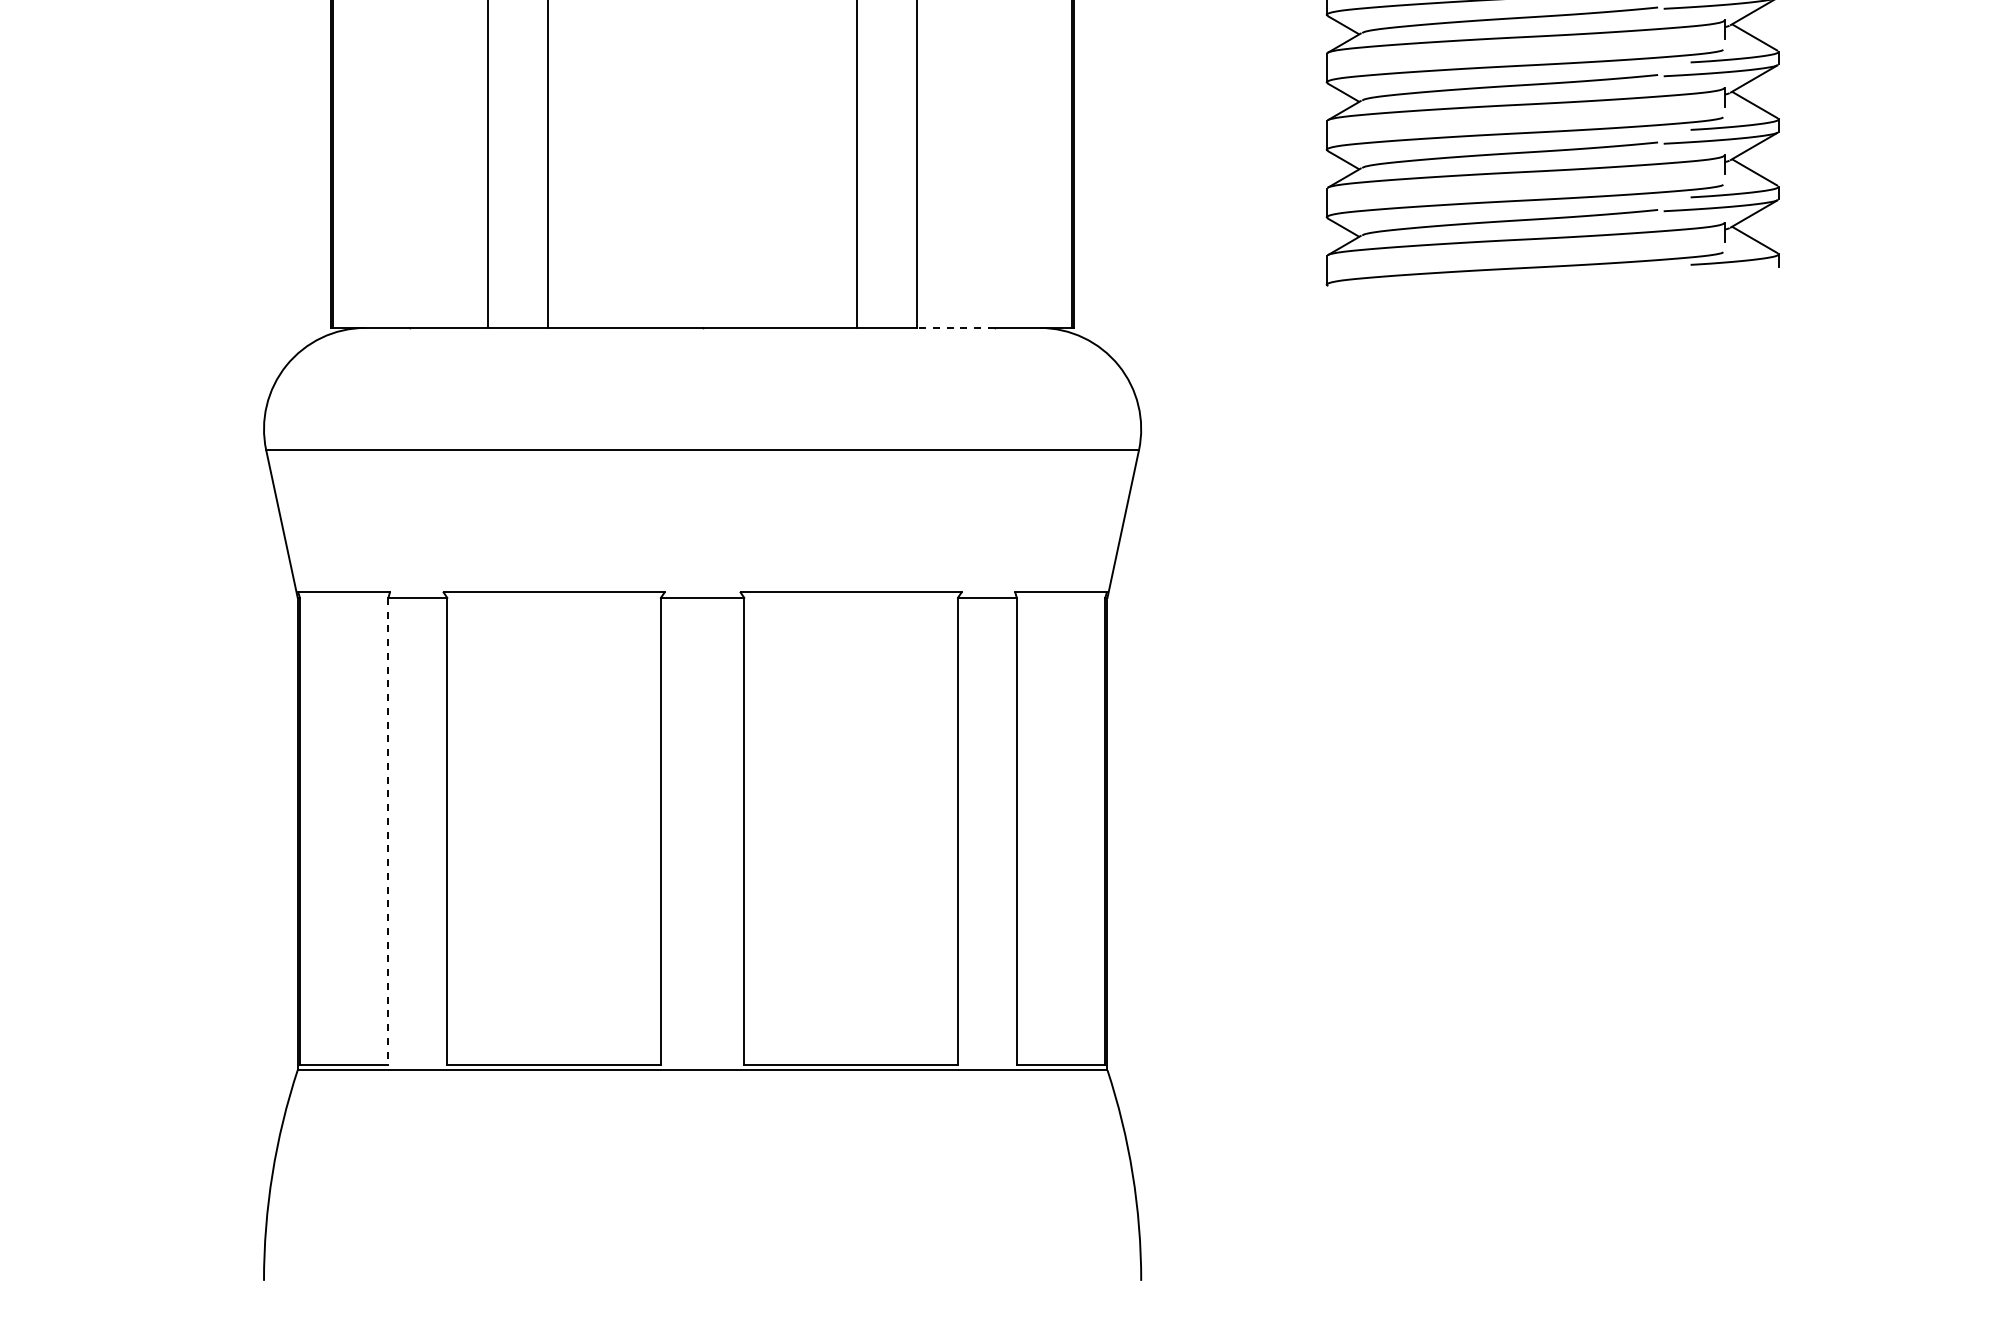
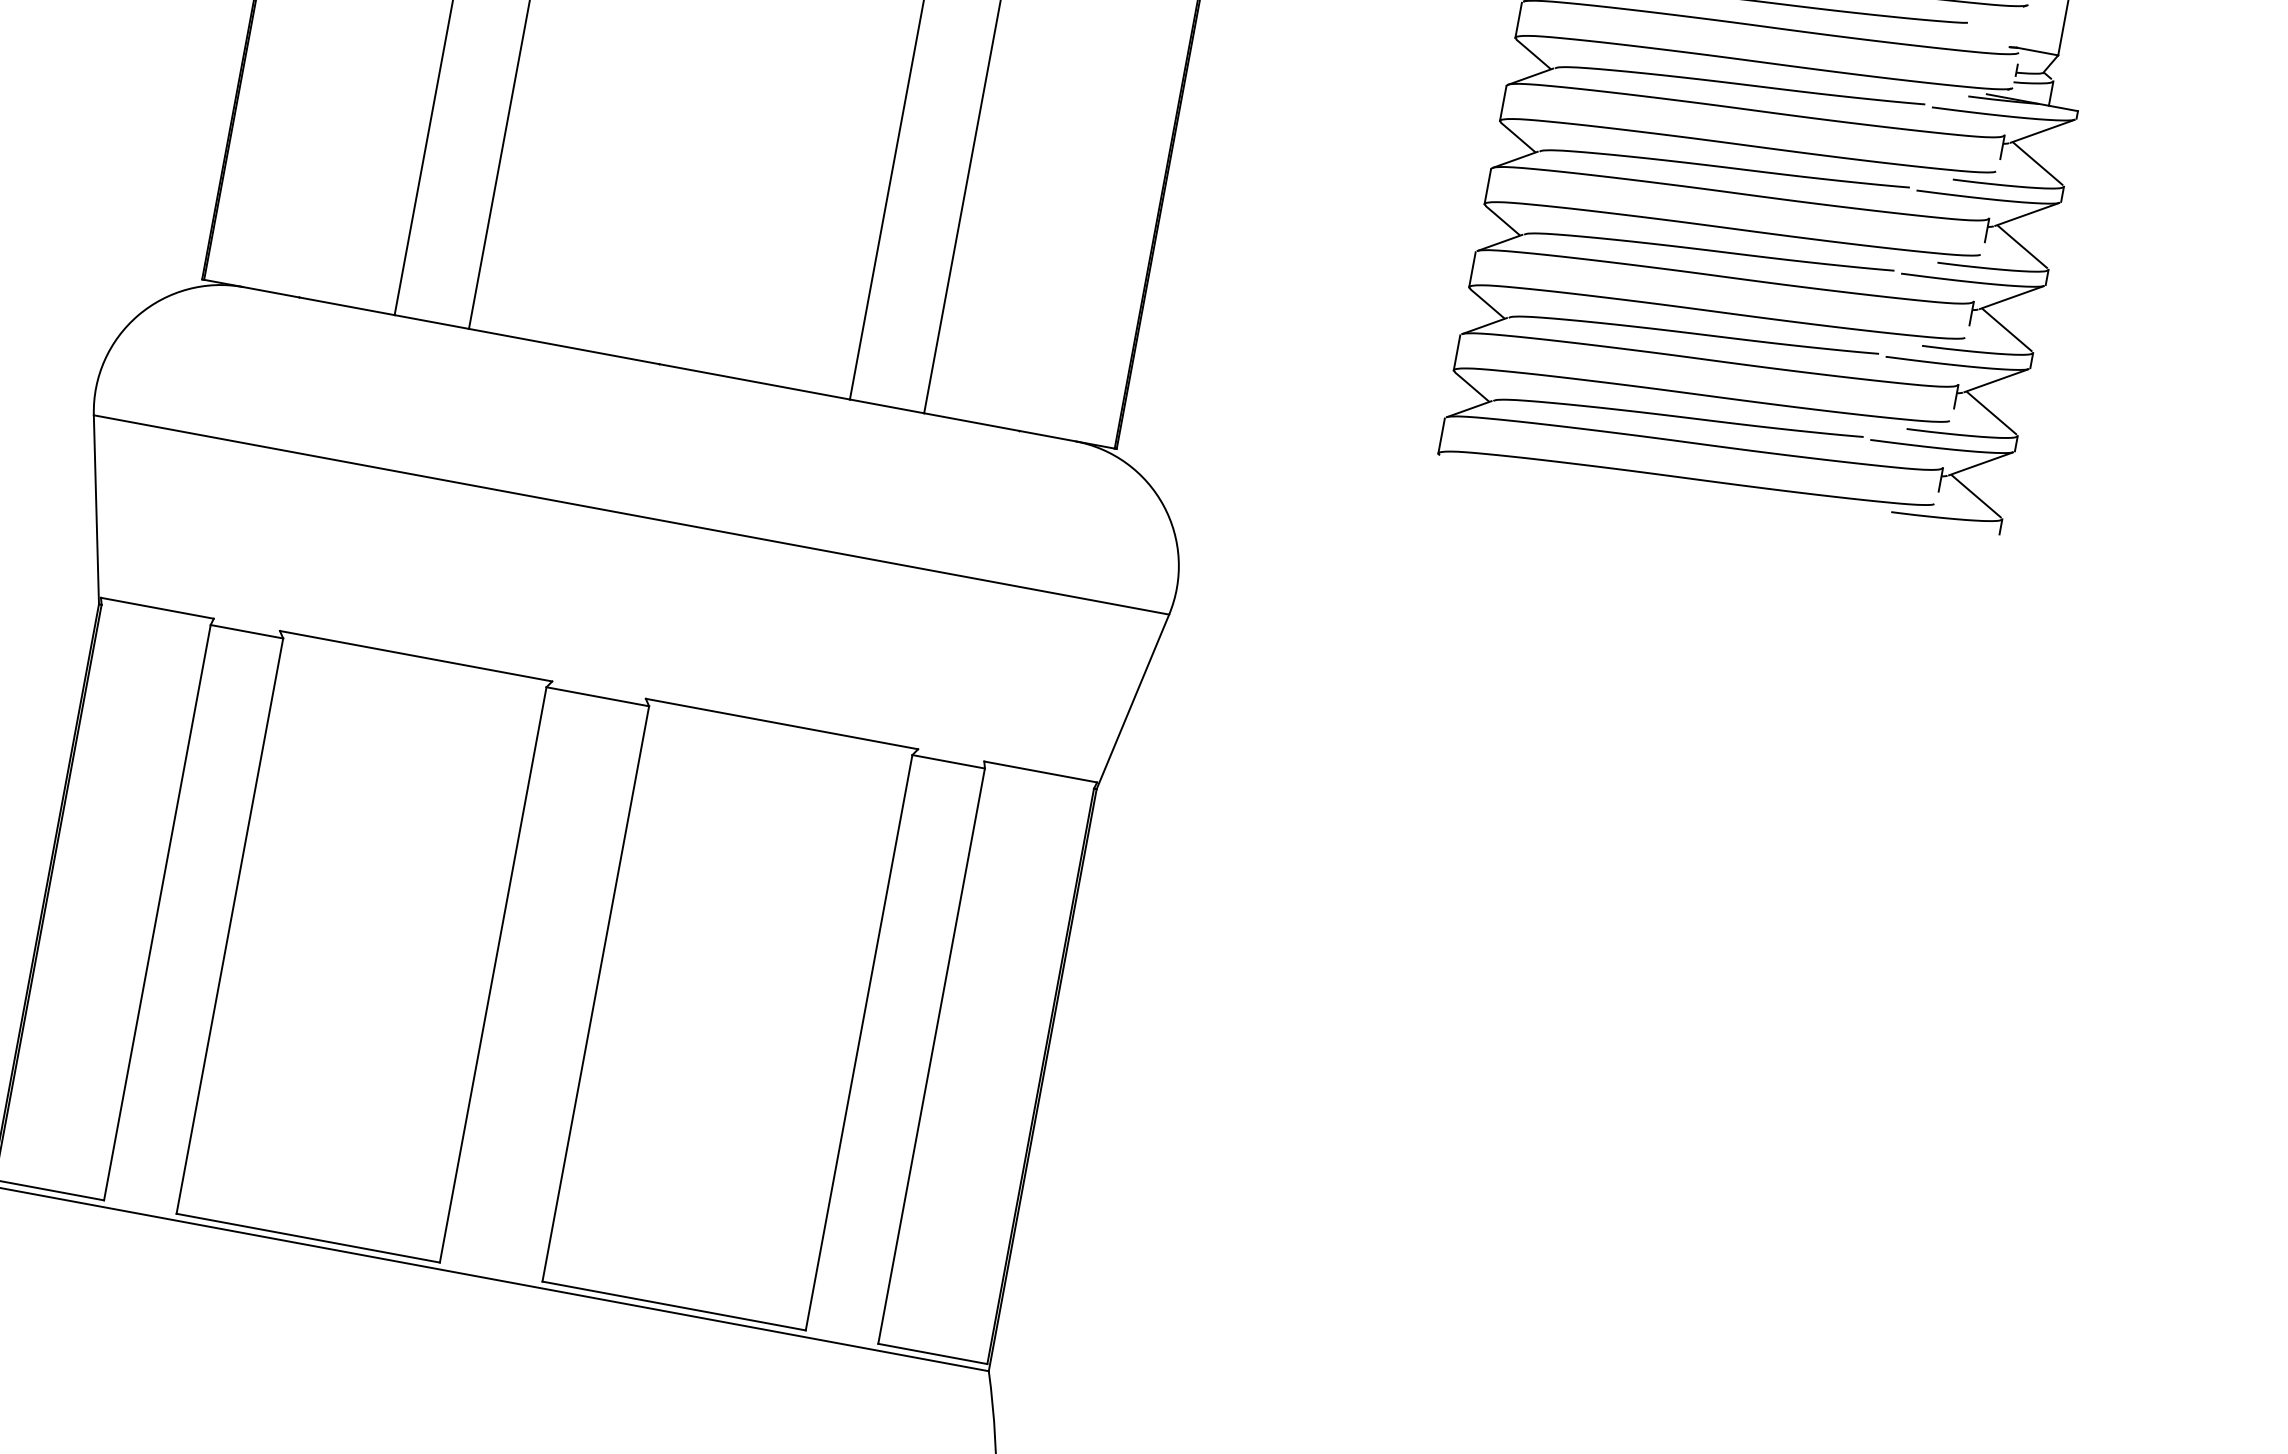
line: (956, 327) -> (972, 421), dashed -> solid
line: (388, 831) -> (157, 912), dashed -> solid

